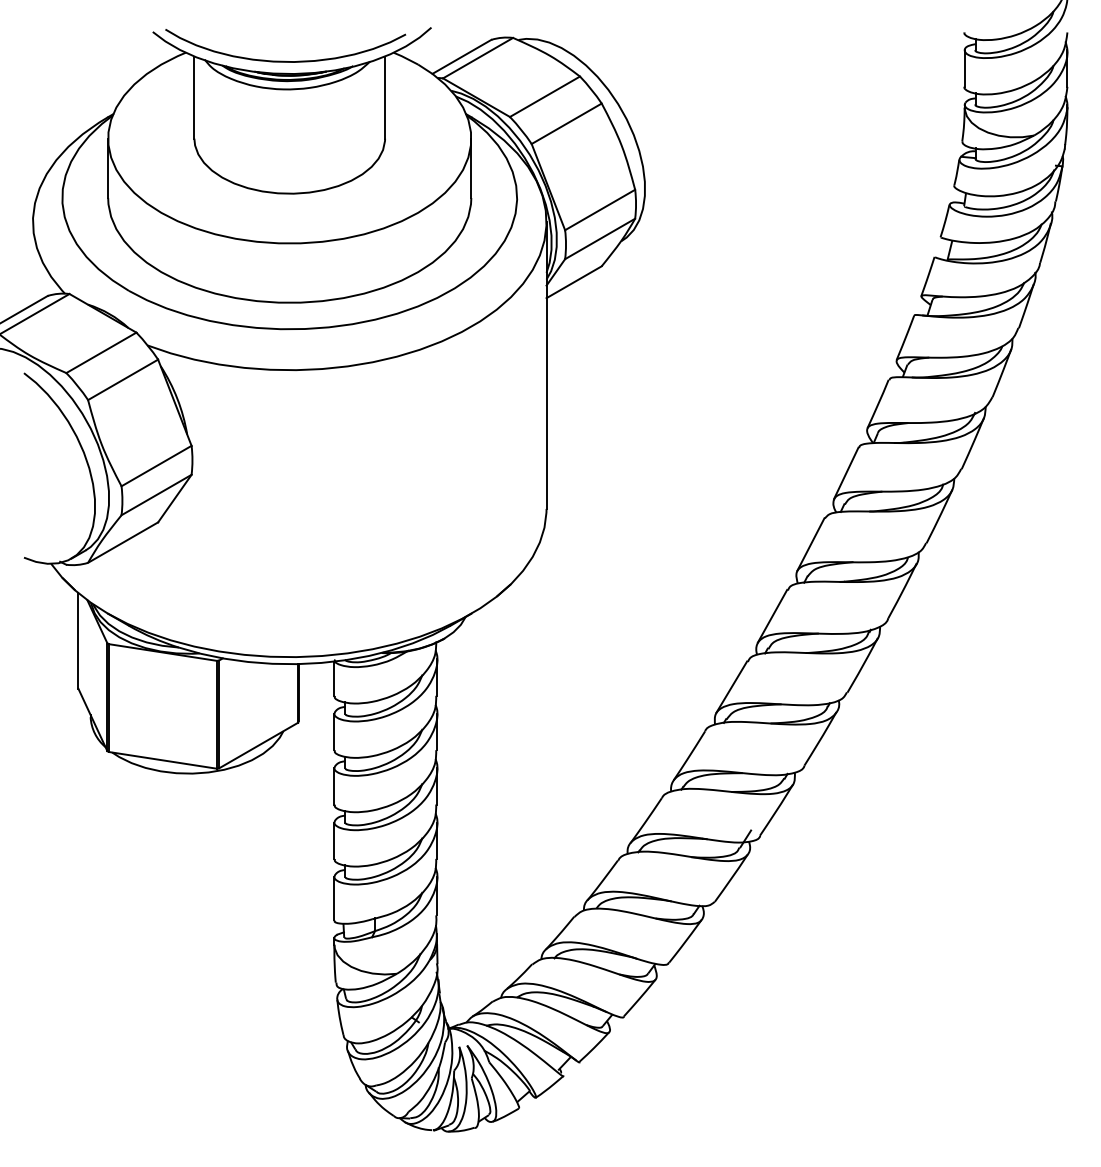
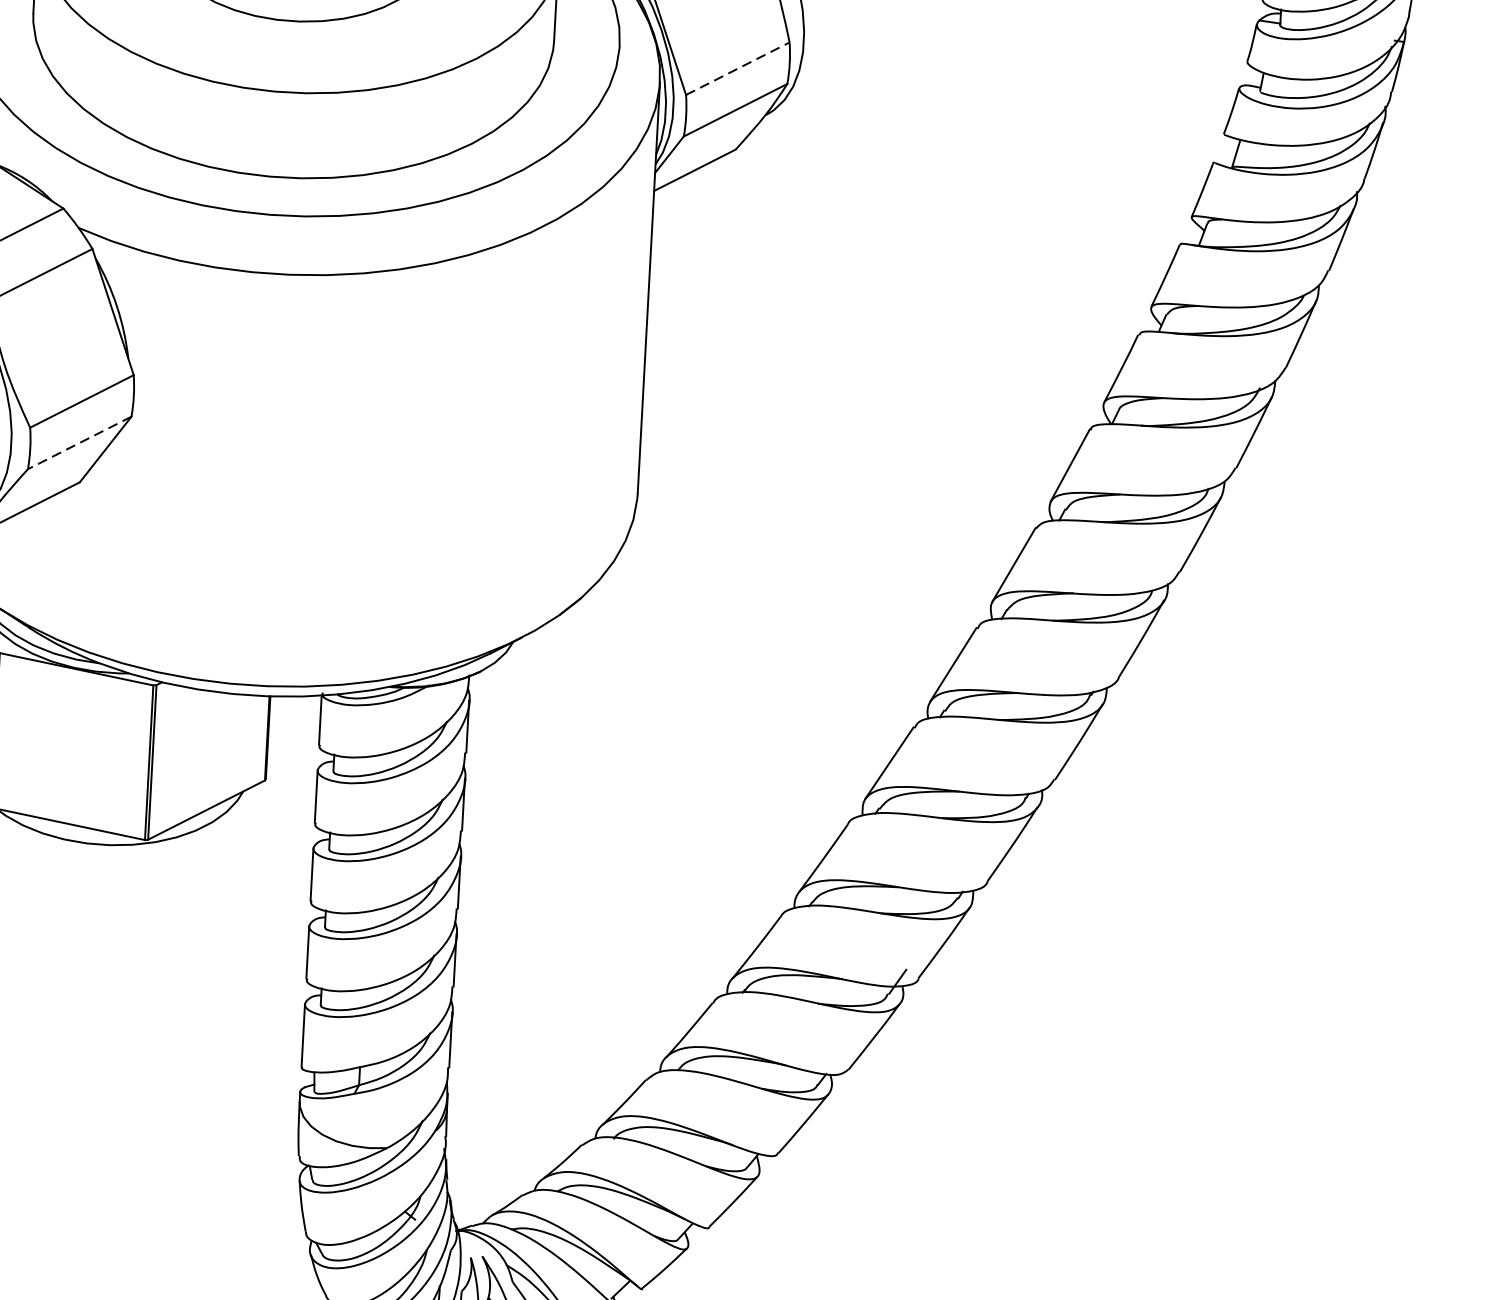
line: (600, 209) -> (738, 68), solid -> dashed
line: (156, 495) -> (79, 443), solid -> dashed

